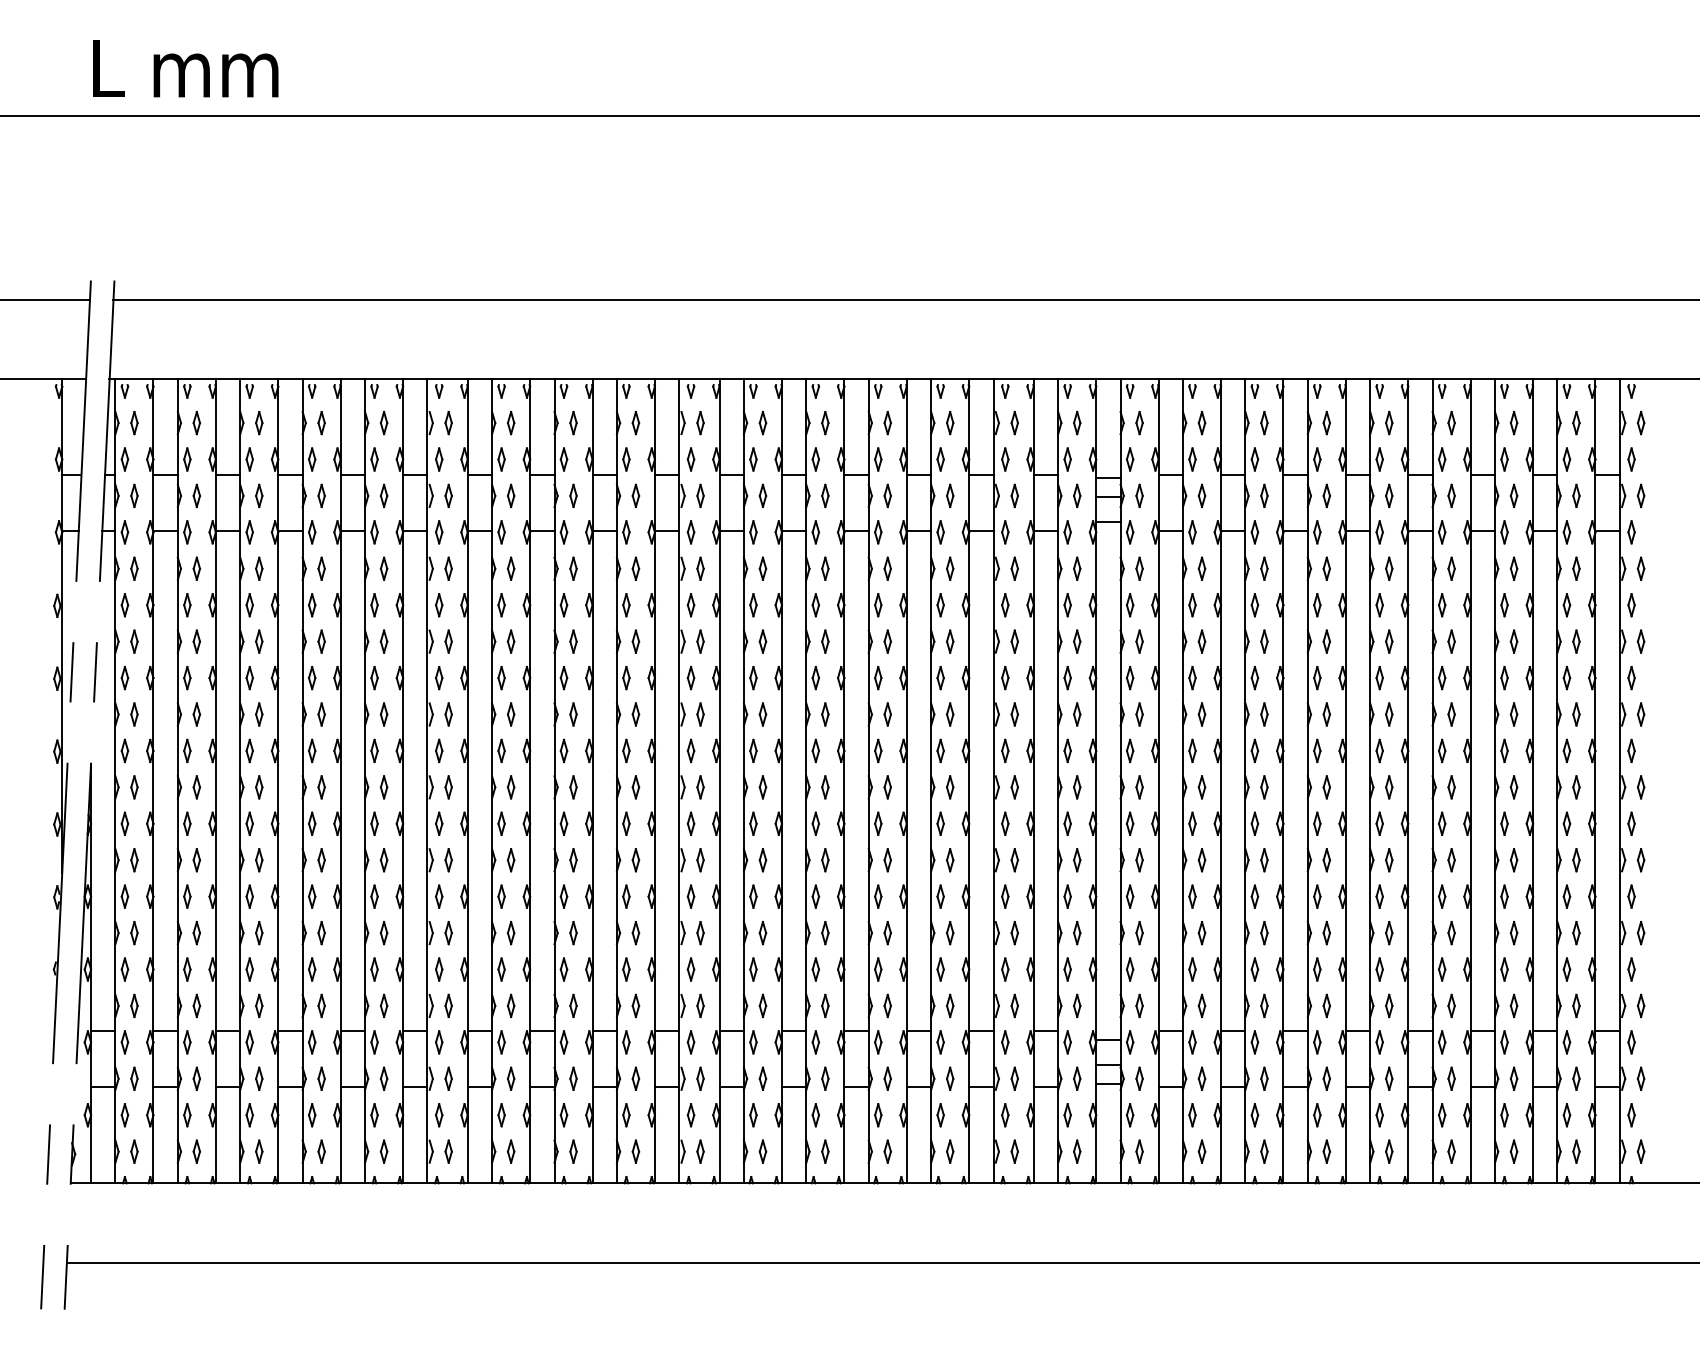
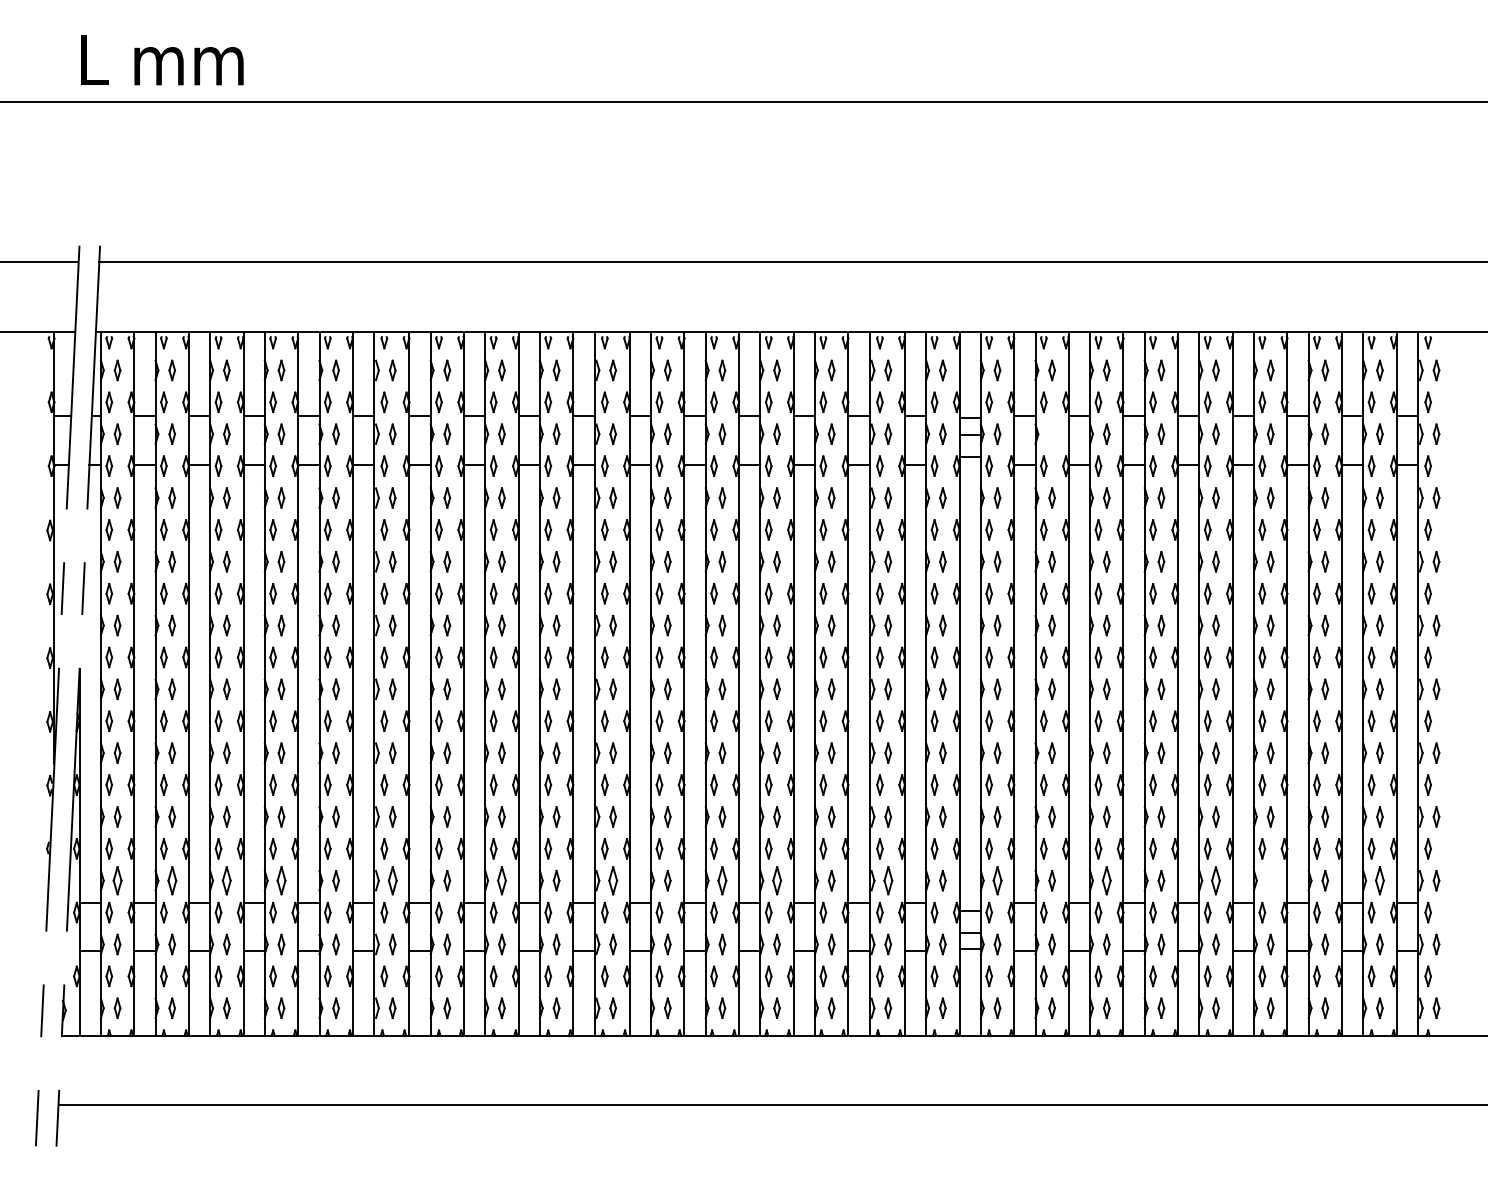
part: (1201, 495) -> (1051, 433), removed
part: (134, 1005) -> (117, 880), size x1.4
part: (196, 1005) -> (171, 880), size x1.4
part: (259, 1005) -> (227, 880), size x1.4
part: (321, 1005) -> (281, 880), size x1.4
part: (448, 1005) -> (392, 880), size x1.4
part: (573, 1005) -> (501, 880), size x1.4
part: (700, 1005) -> (613, 880), size x1.4
part: (825, 1005) -> (722, 880), size x1.4
part: (887, 1005) -> (776, 880), size x1.4
part: (1014, 1005) -> (888, 880), size x1.4
part: (1139, 1005) -> (997, 880), size x1.4
part: (1264, 1005) -> (1106, 880), size x1.4
part: (1389, 1005) -> (1216, 880), size x1.4
part: (1451, 1005) -> (1270, 880), removed
part: (1576, 1005) -> (1379, 880), size x1.4

